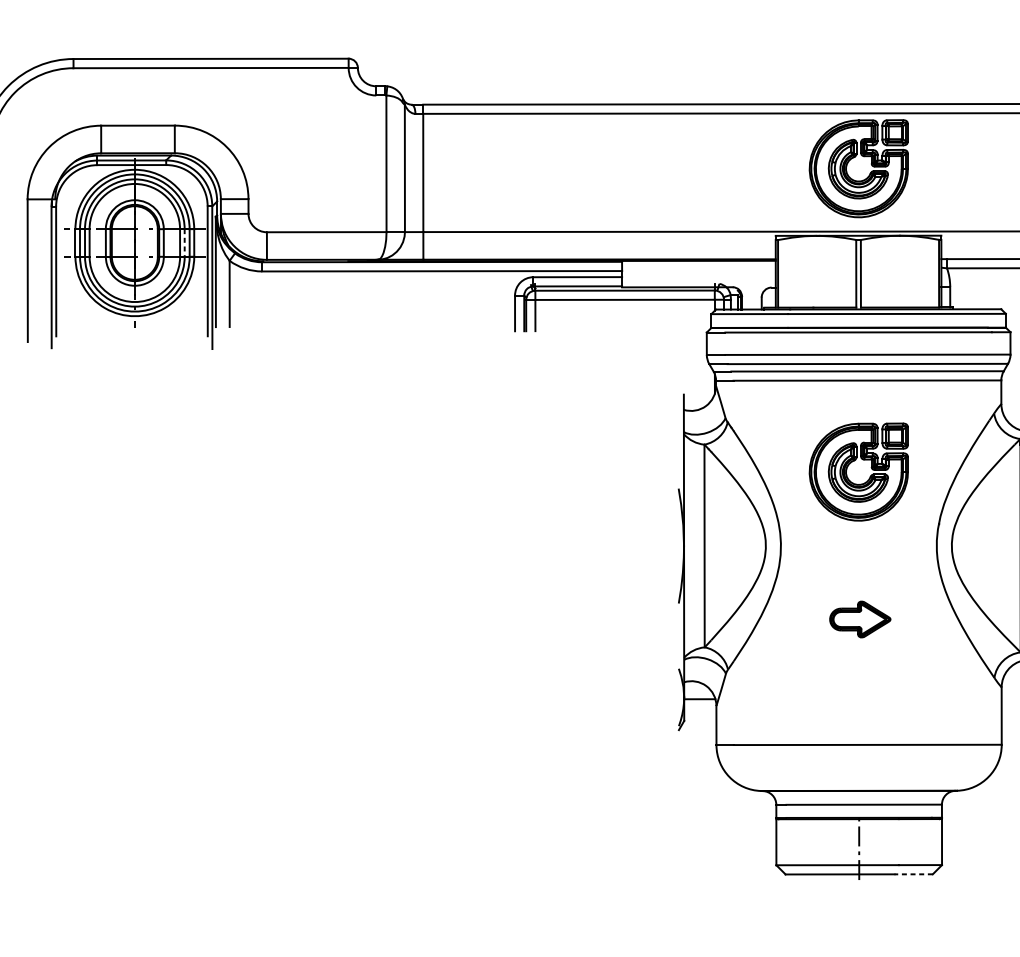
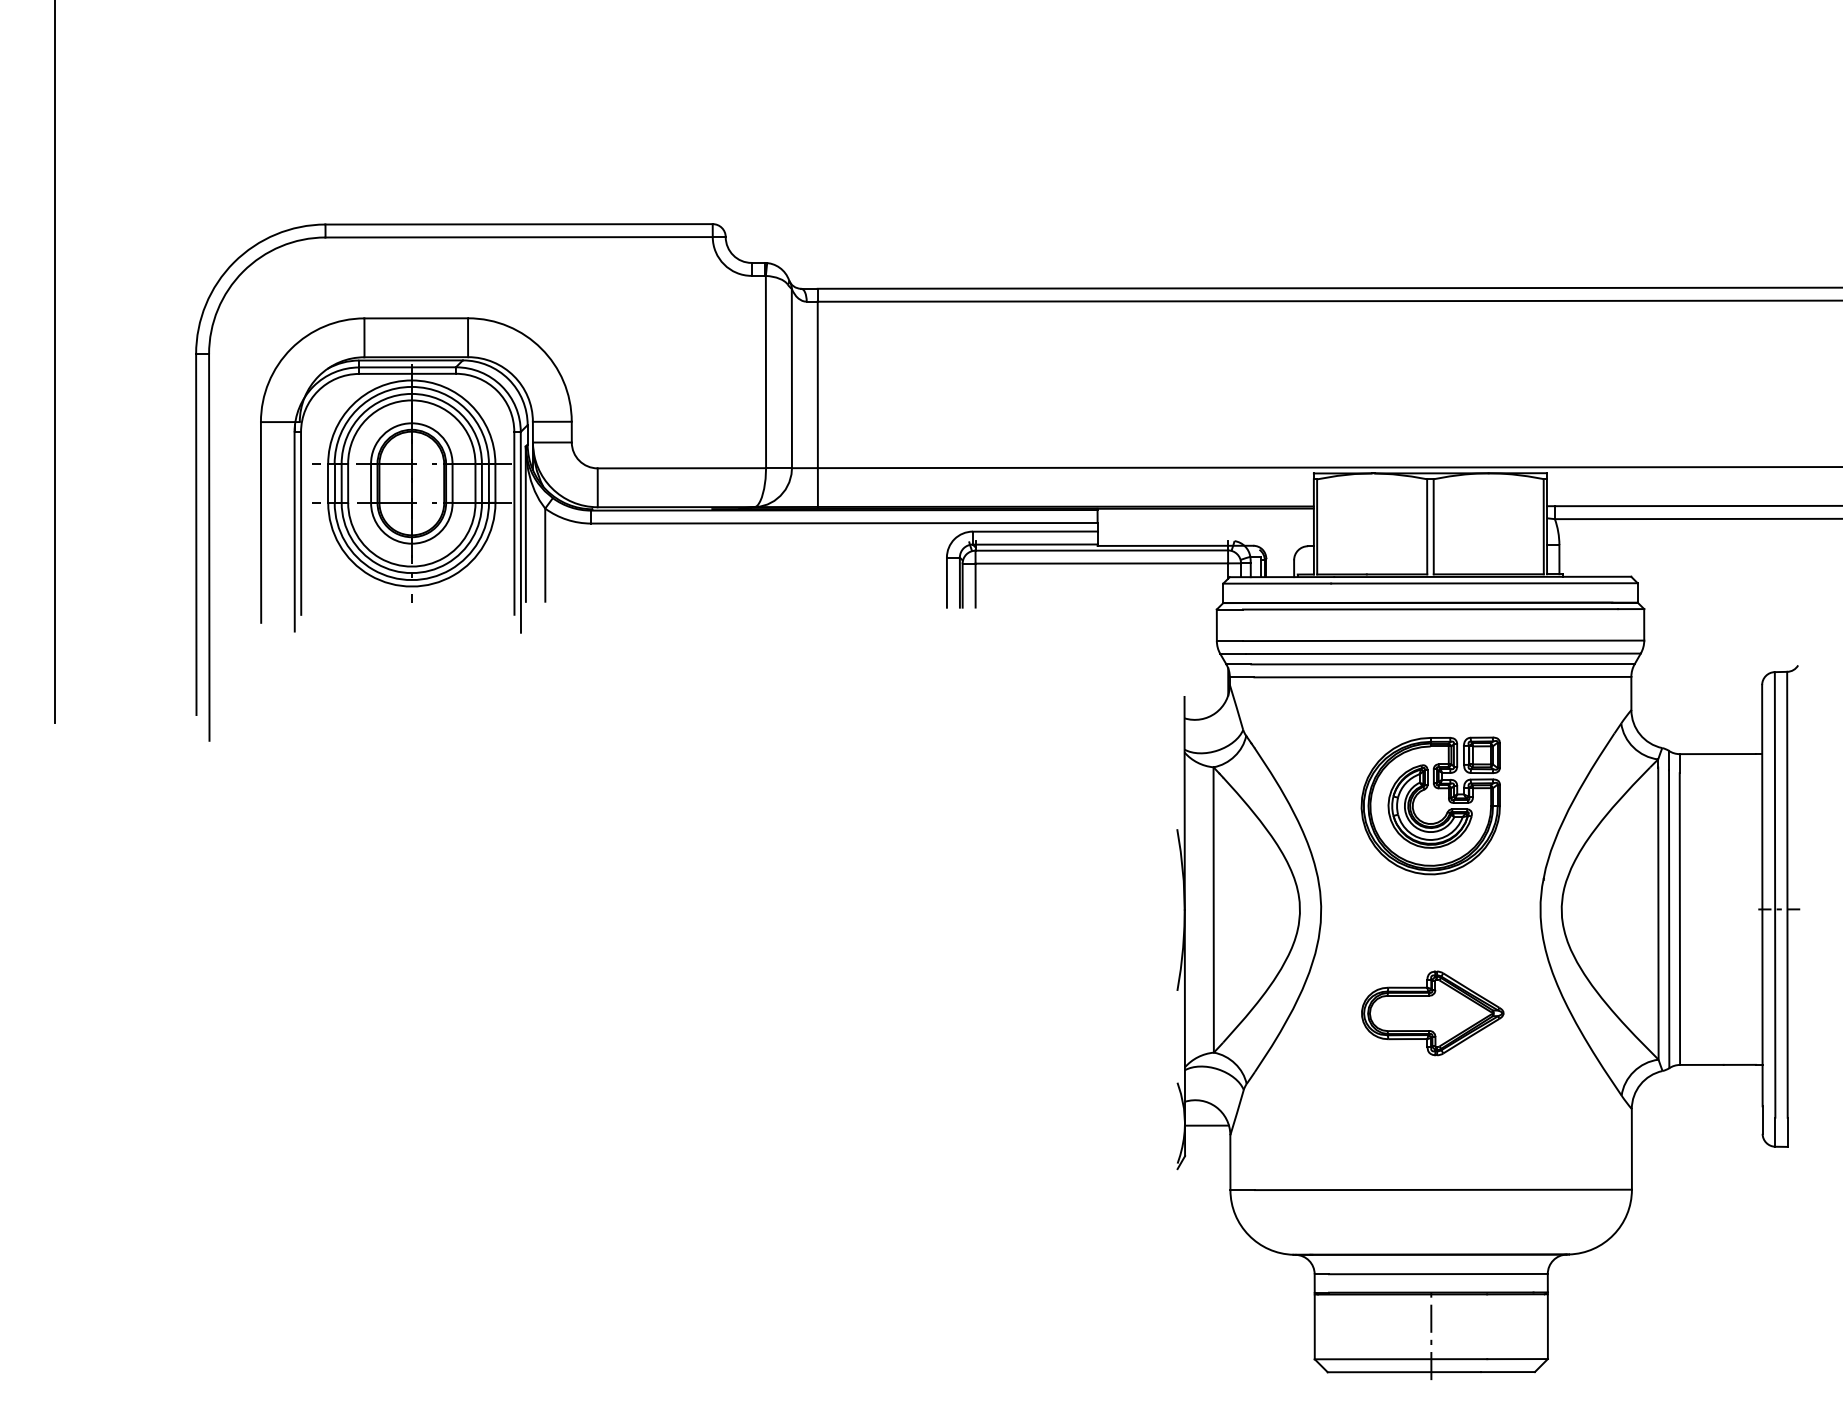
part: (858, 168) -> (1430, 378), removed
line: (184, 243) -> (481, 483), dashed -> solid
part: (860, 619) -> (1432, 1013), size x1.67
line: (913, 874) -> (1507, 1372), dashed -> solid

